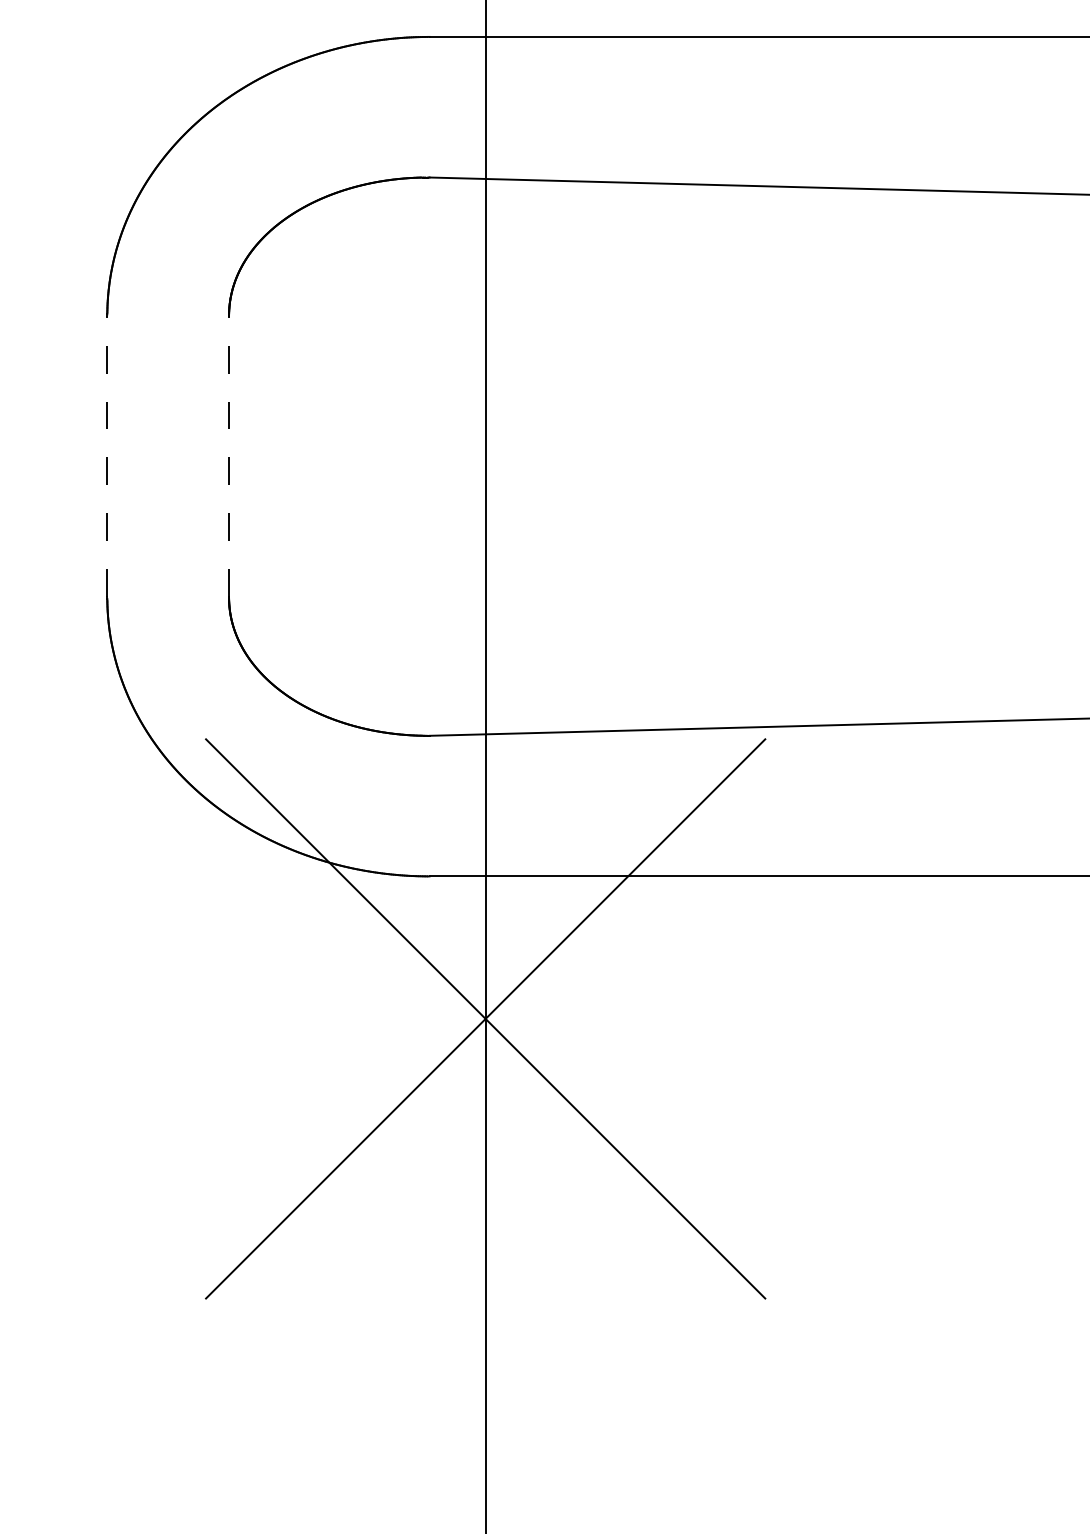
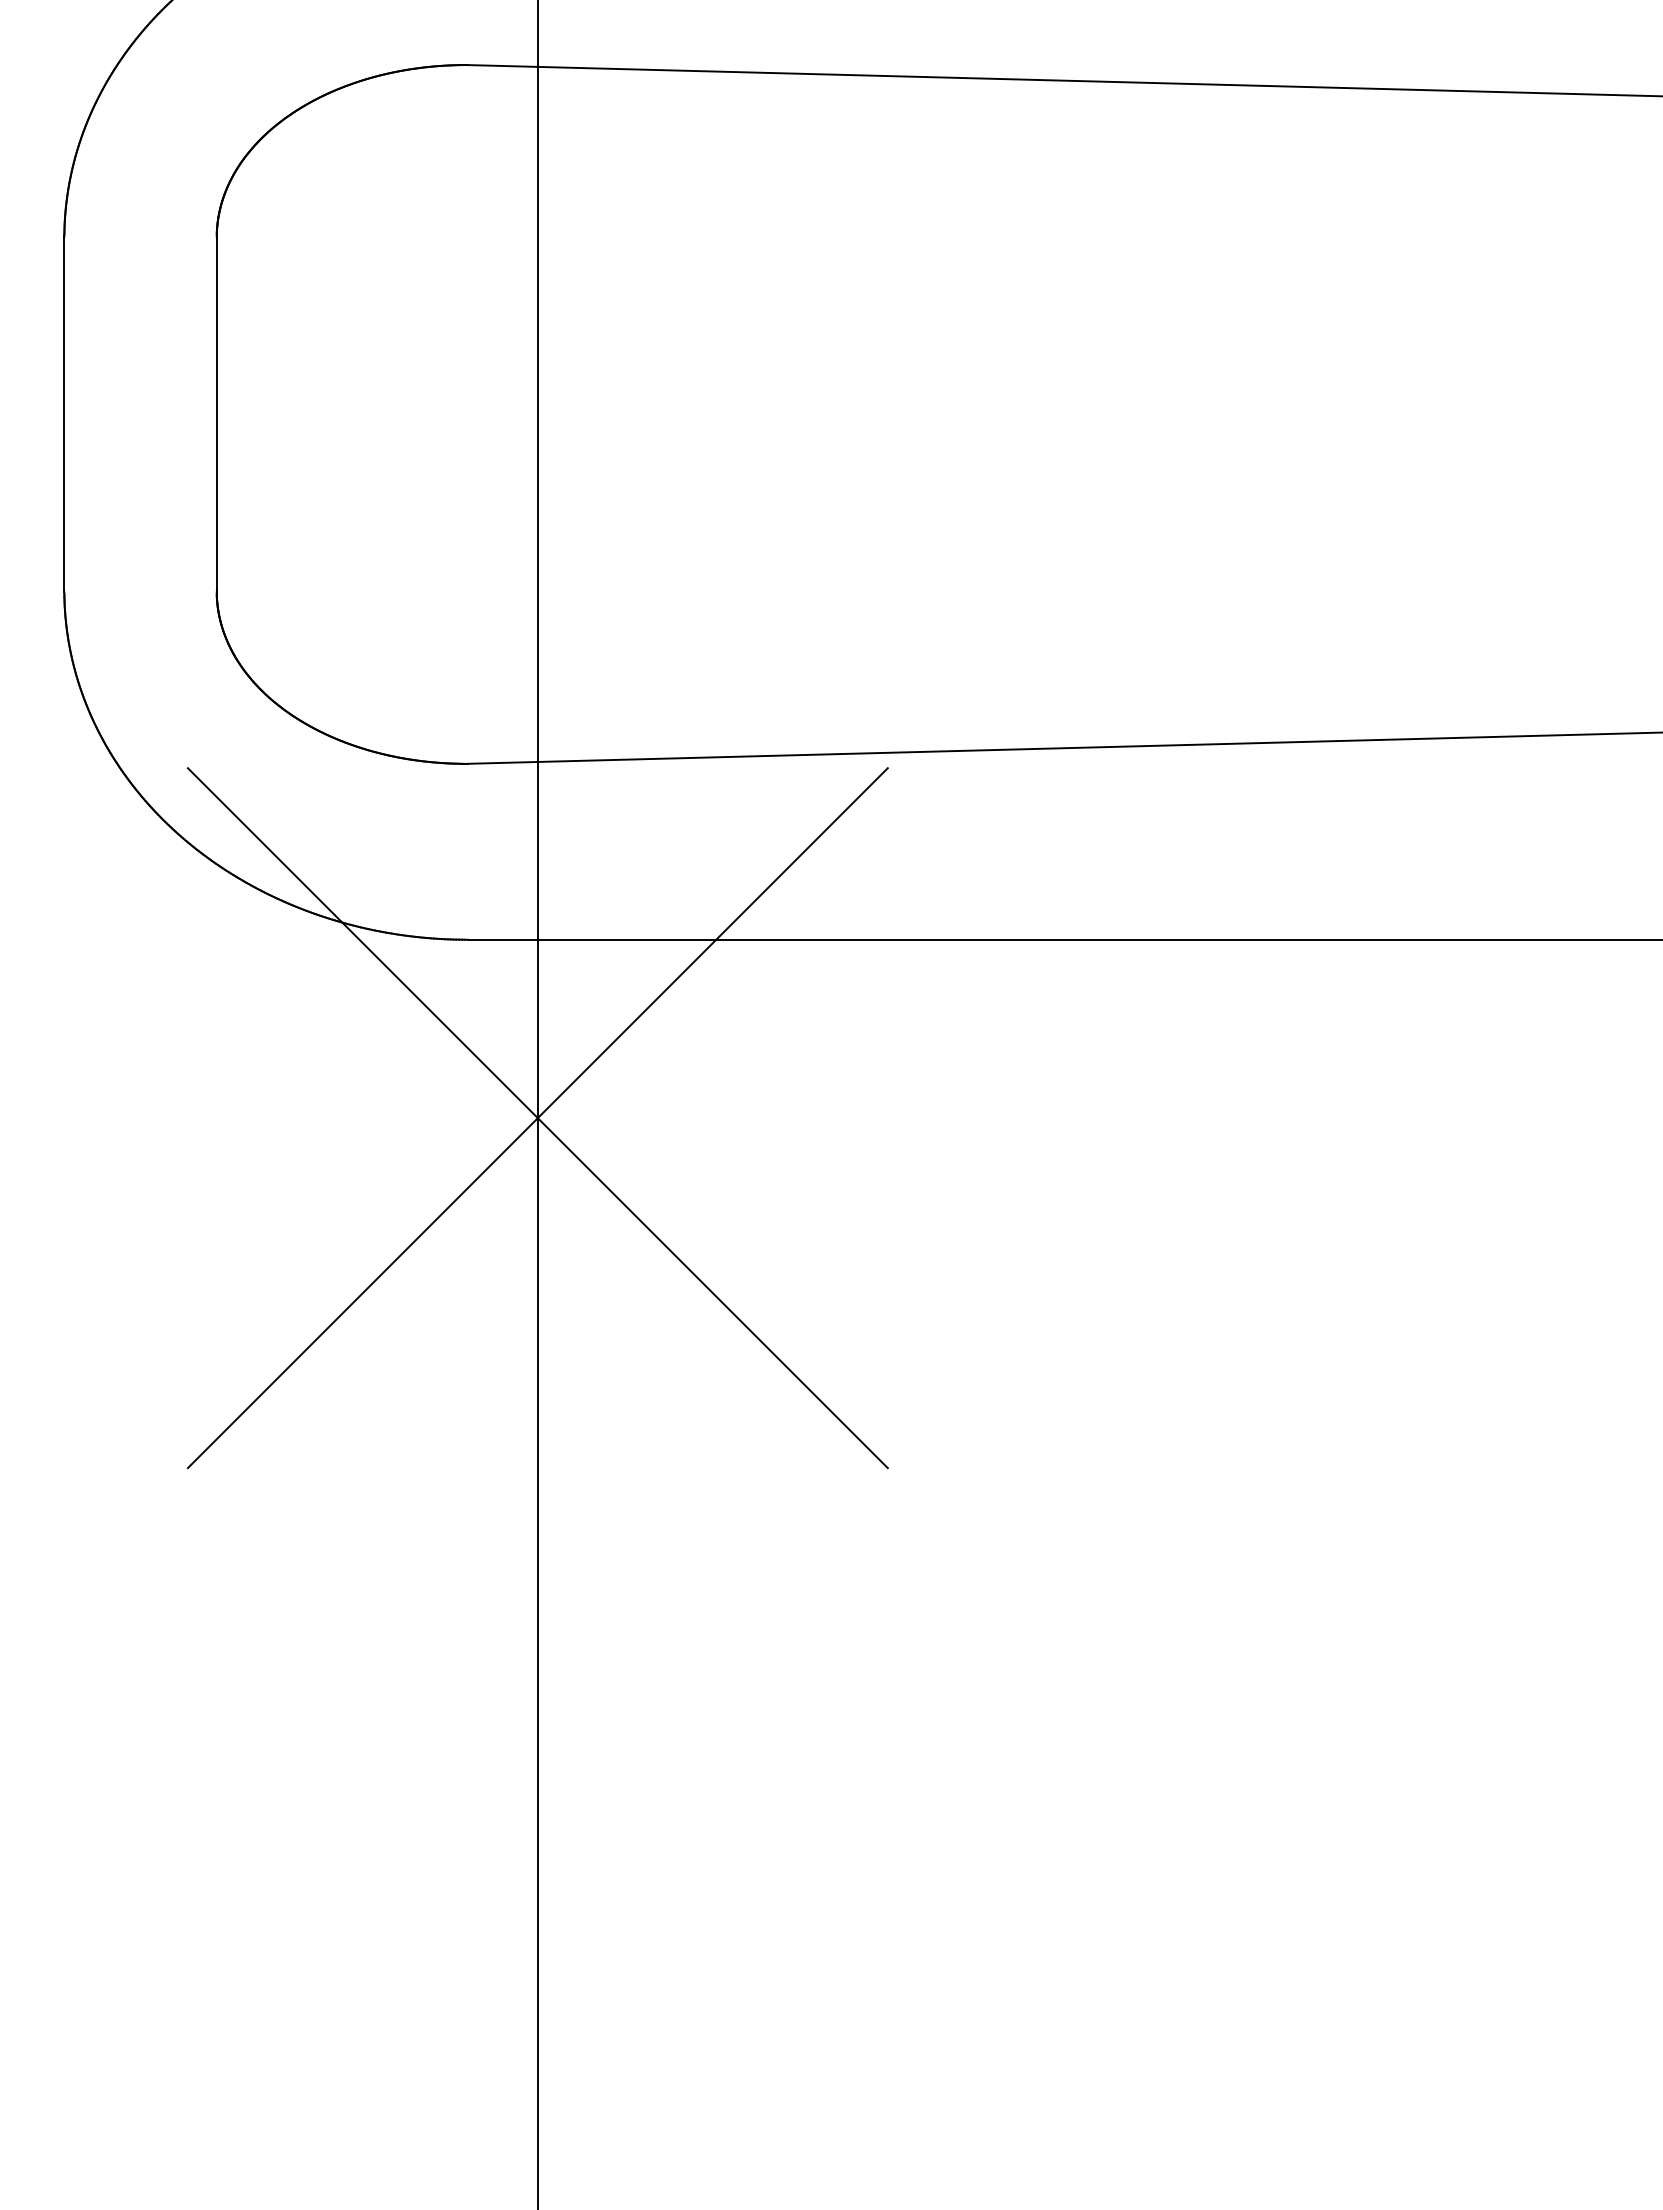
line: (107, 456) -> (64, 414), dashed -> solid
line: (228, 456) -> (216, 414), dashed -> solid

